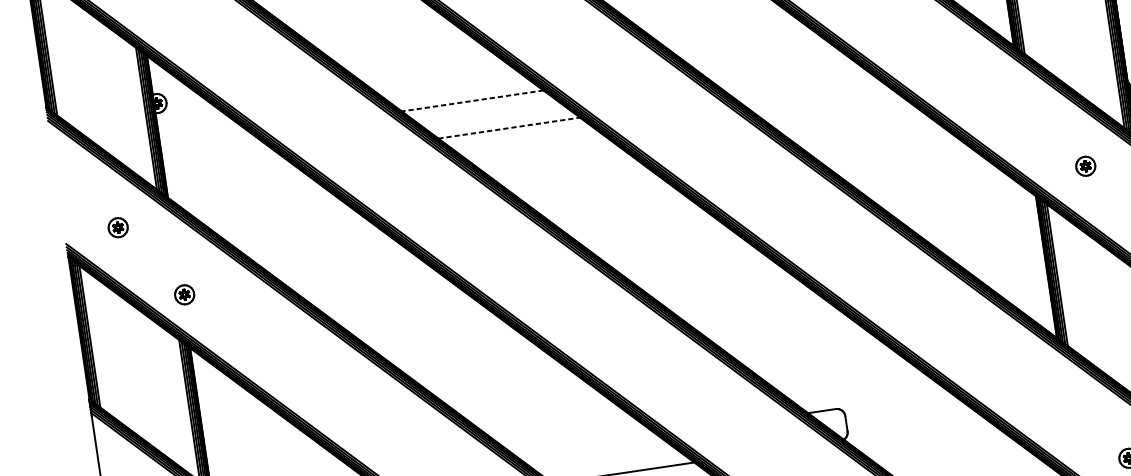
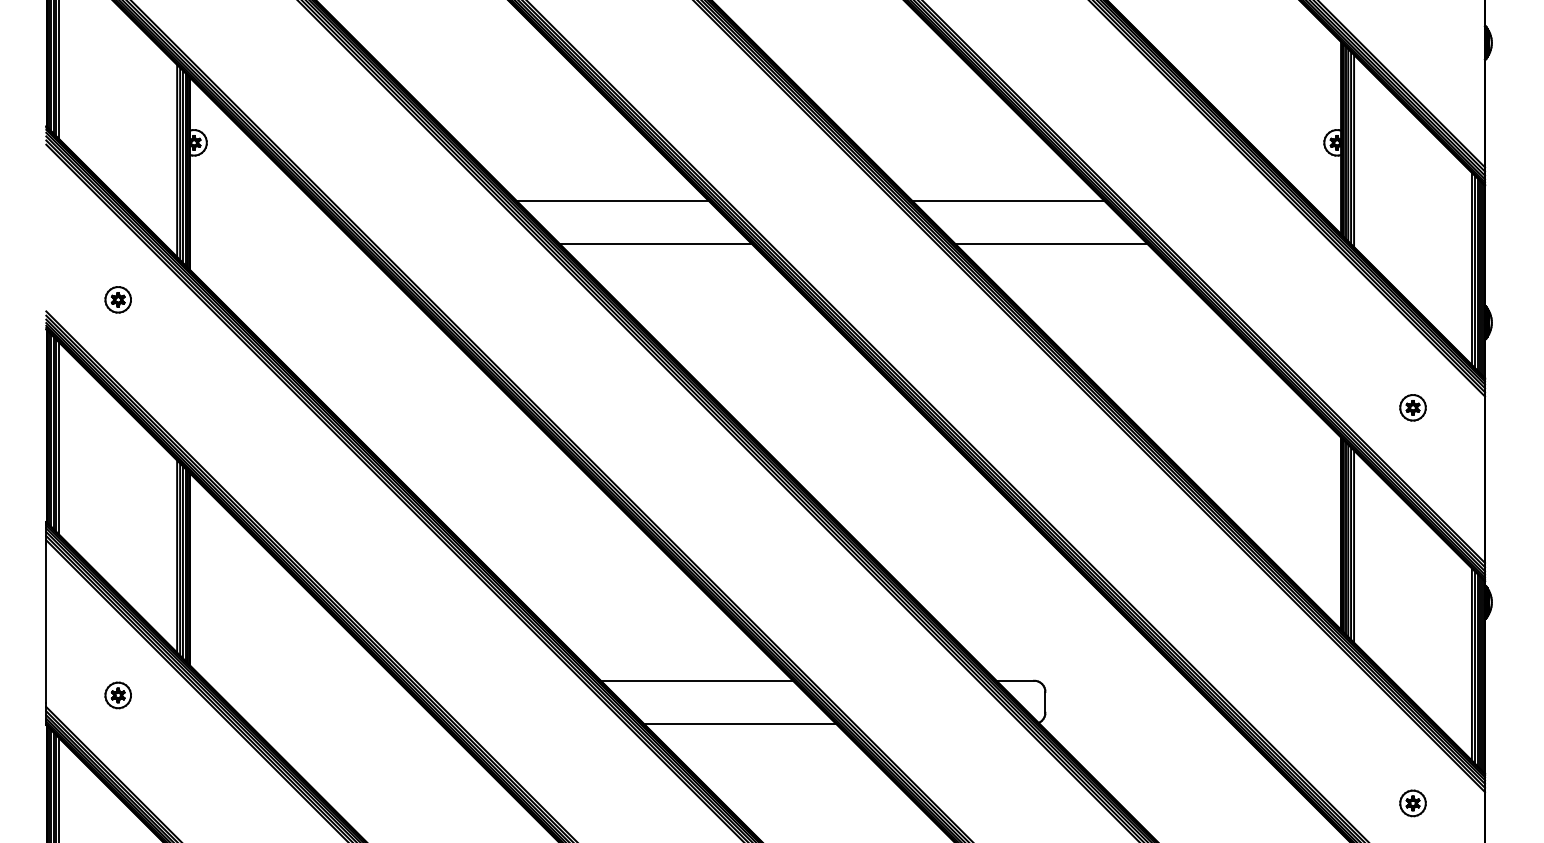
line: (764, 58) -> (1008, 201), added
line: (801, 85) -> (1051, 244), added
line: (472, 101) -> (612, 201), dashed -> solid
line: (509, 128) -> (656, 244), dashed -> solid
part: (184, 294) -> (192, 401), removed
line: (586, 445) -> (696, 680), added

